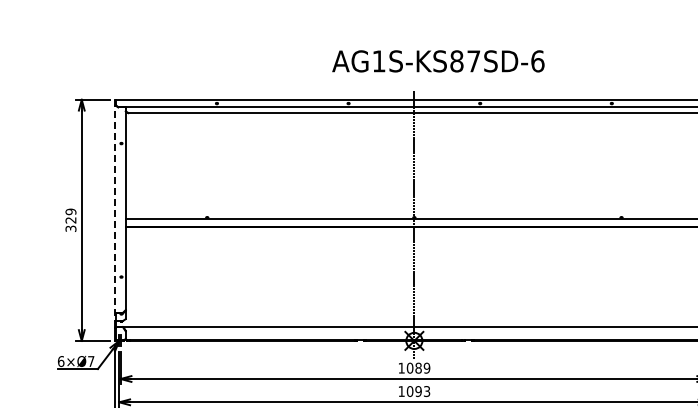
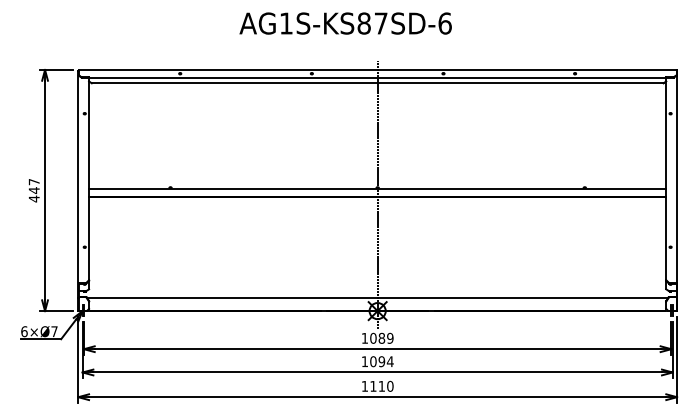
text: (438, 61) -> (345, 23), moved
line: (115, 214) -> (78, 184), dashed -> solid
text: (70, 220) -> (33, 190), 329 -> 447
text: (426, 391) -> (389, 361), 1093 -> 1094

